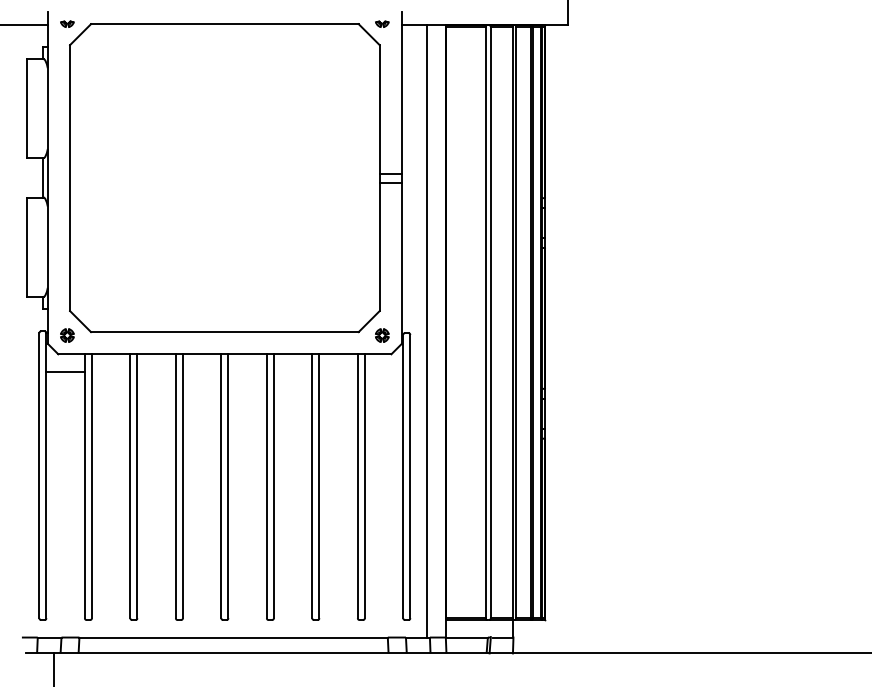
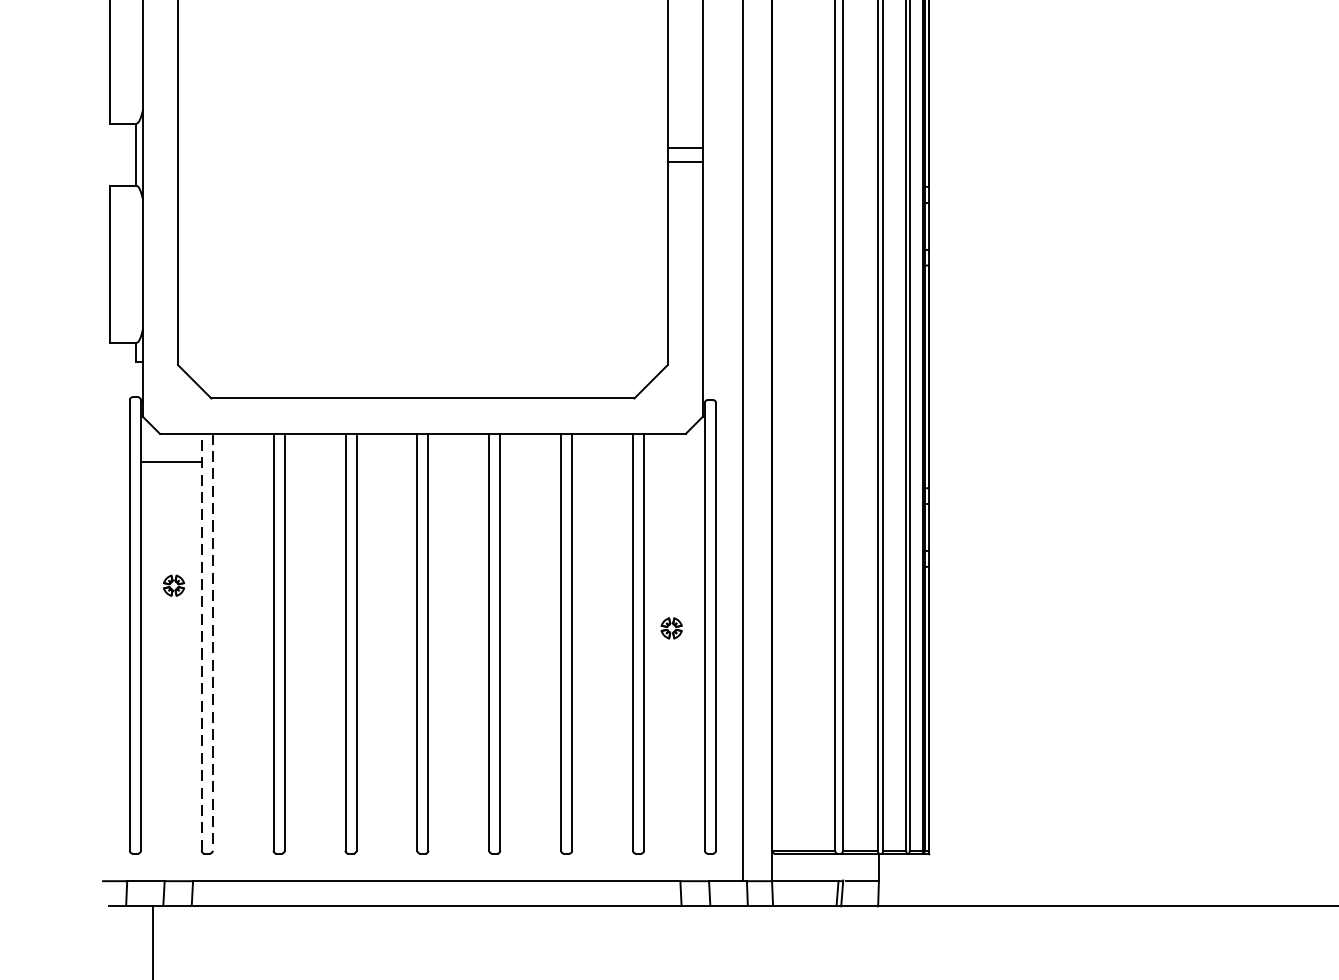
part: (67, 335) -> (174, 585), moved
part: (382, 335) -> (671, 628), moved
line: (84, 486) -> (201, 642), solid -> dashed
line: (91, 486) -> (212, 642), solid -> dashed

